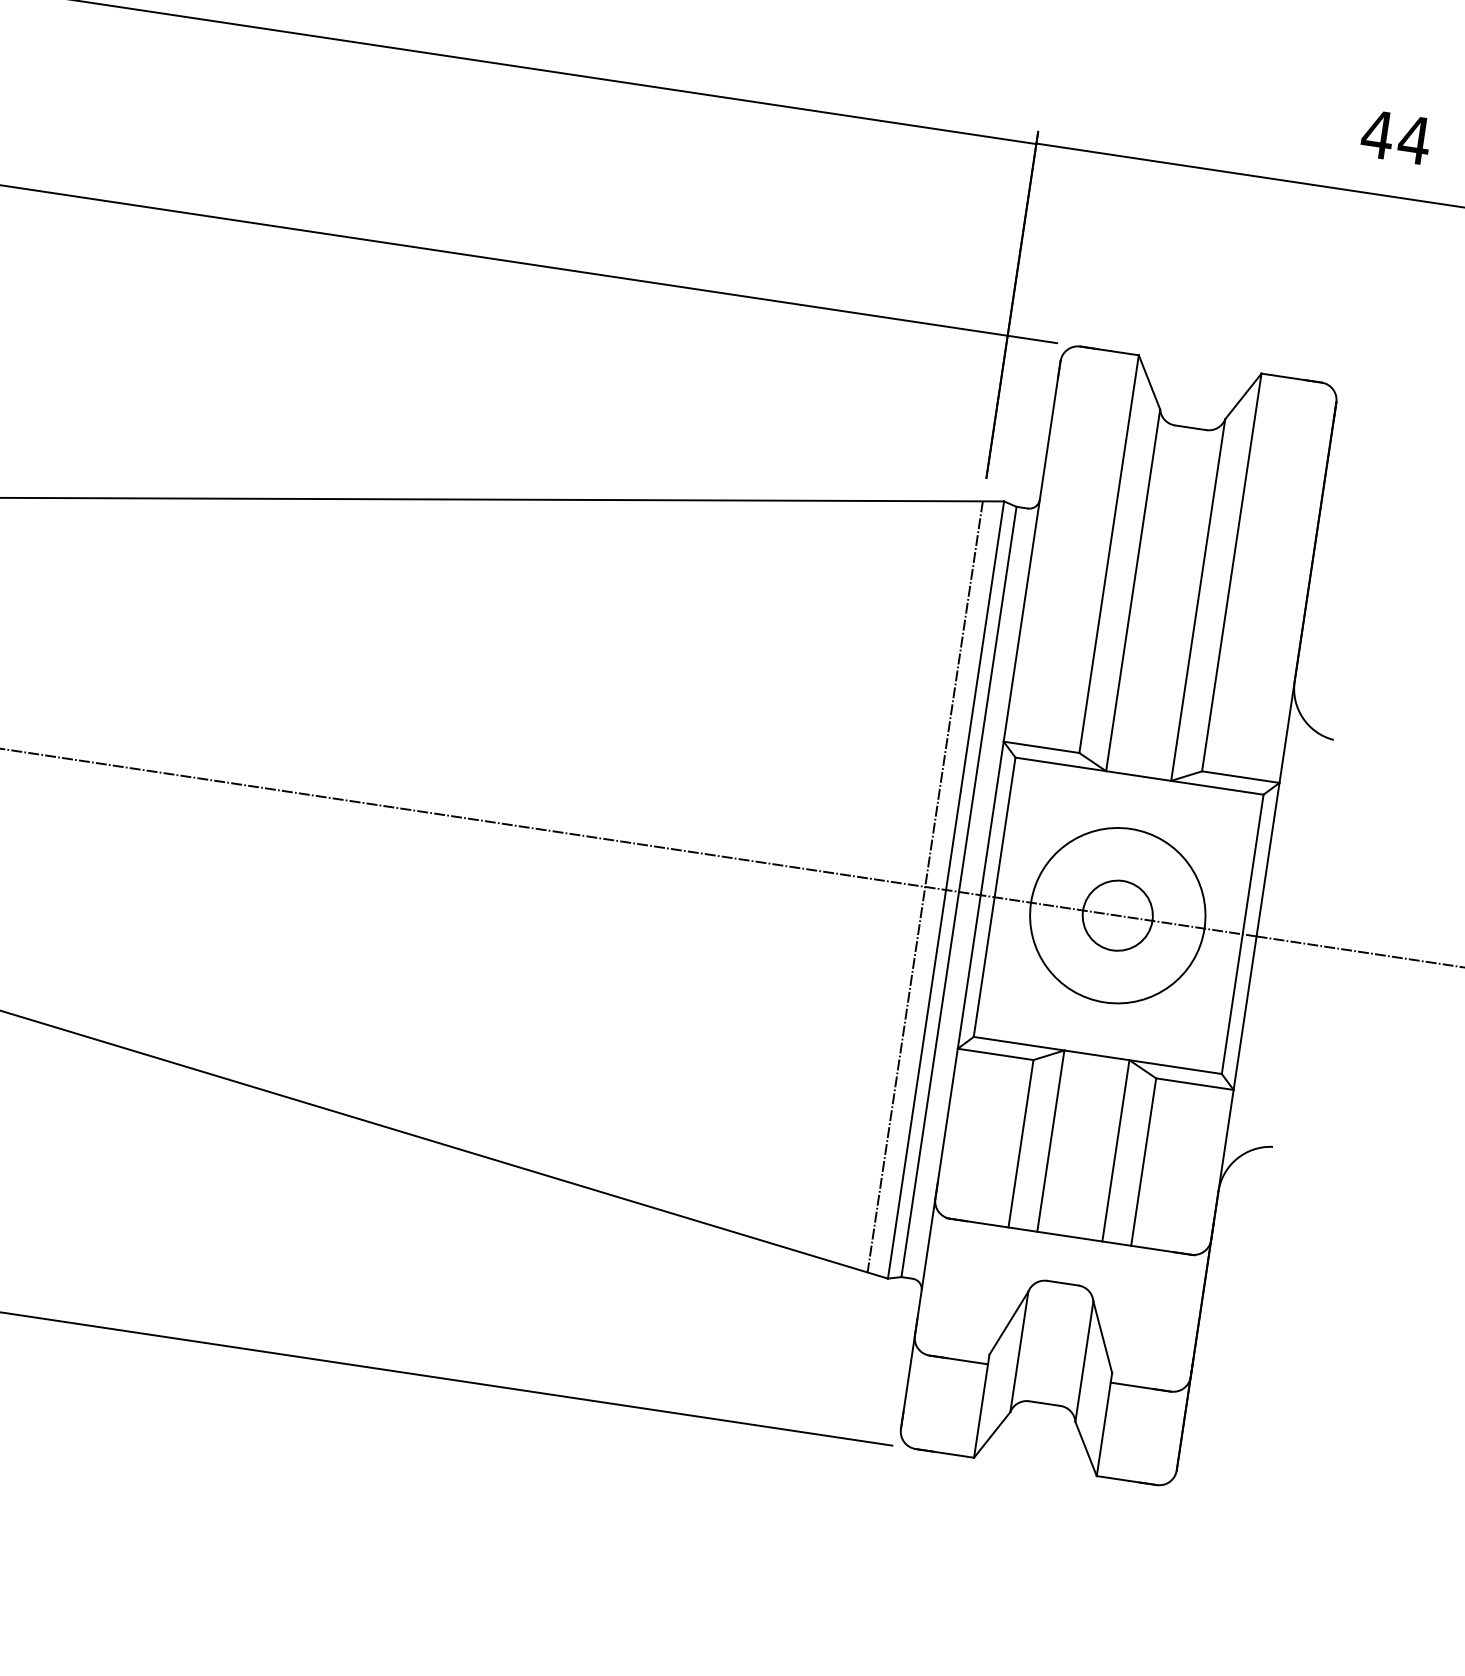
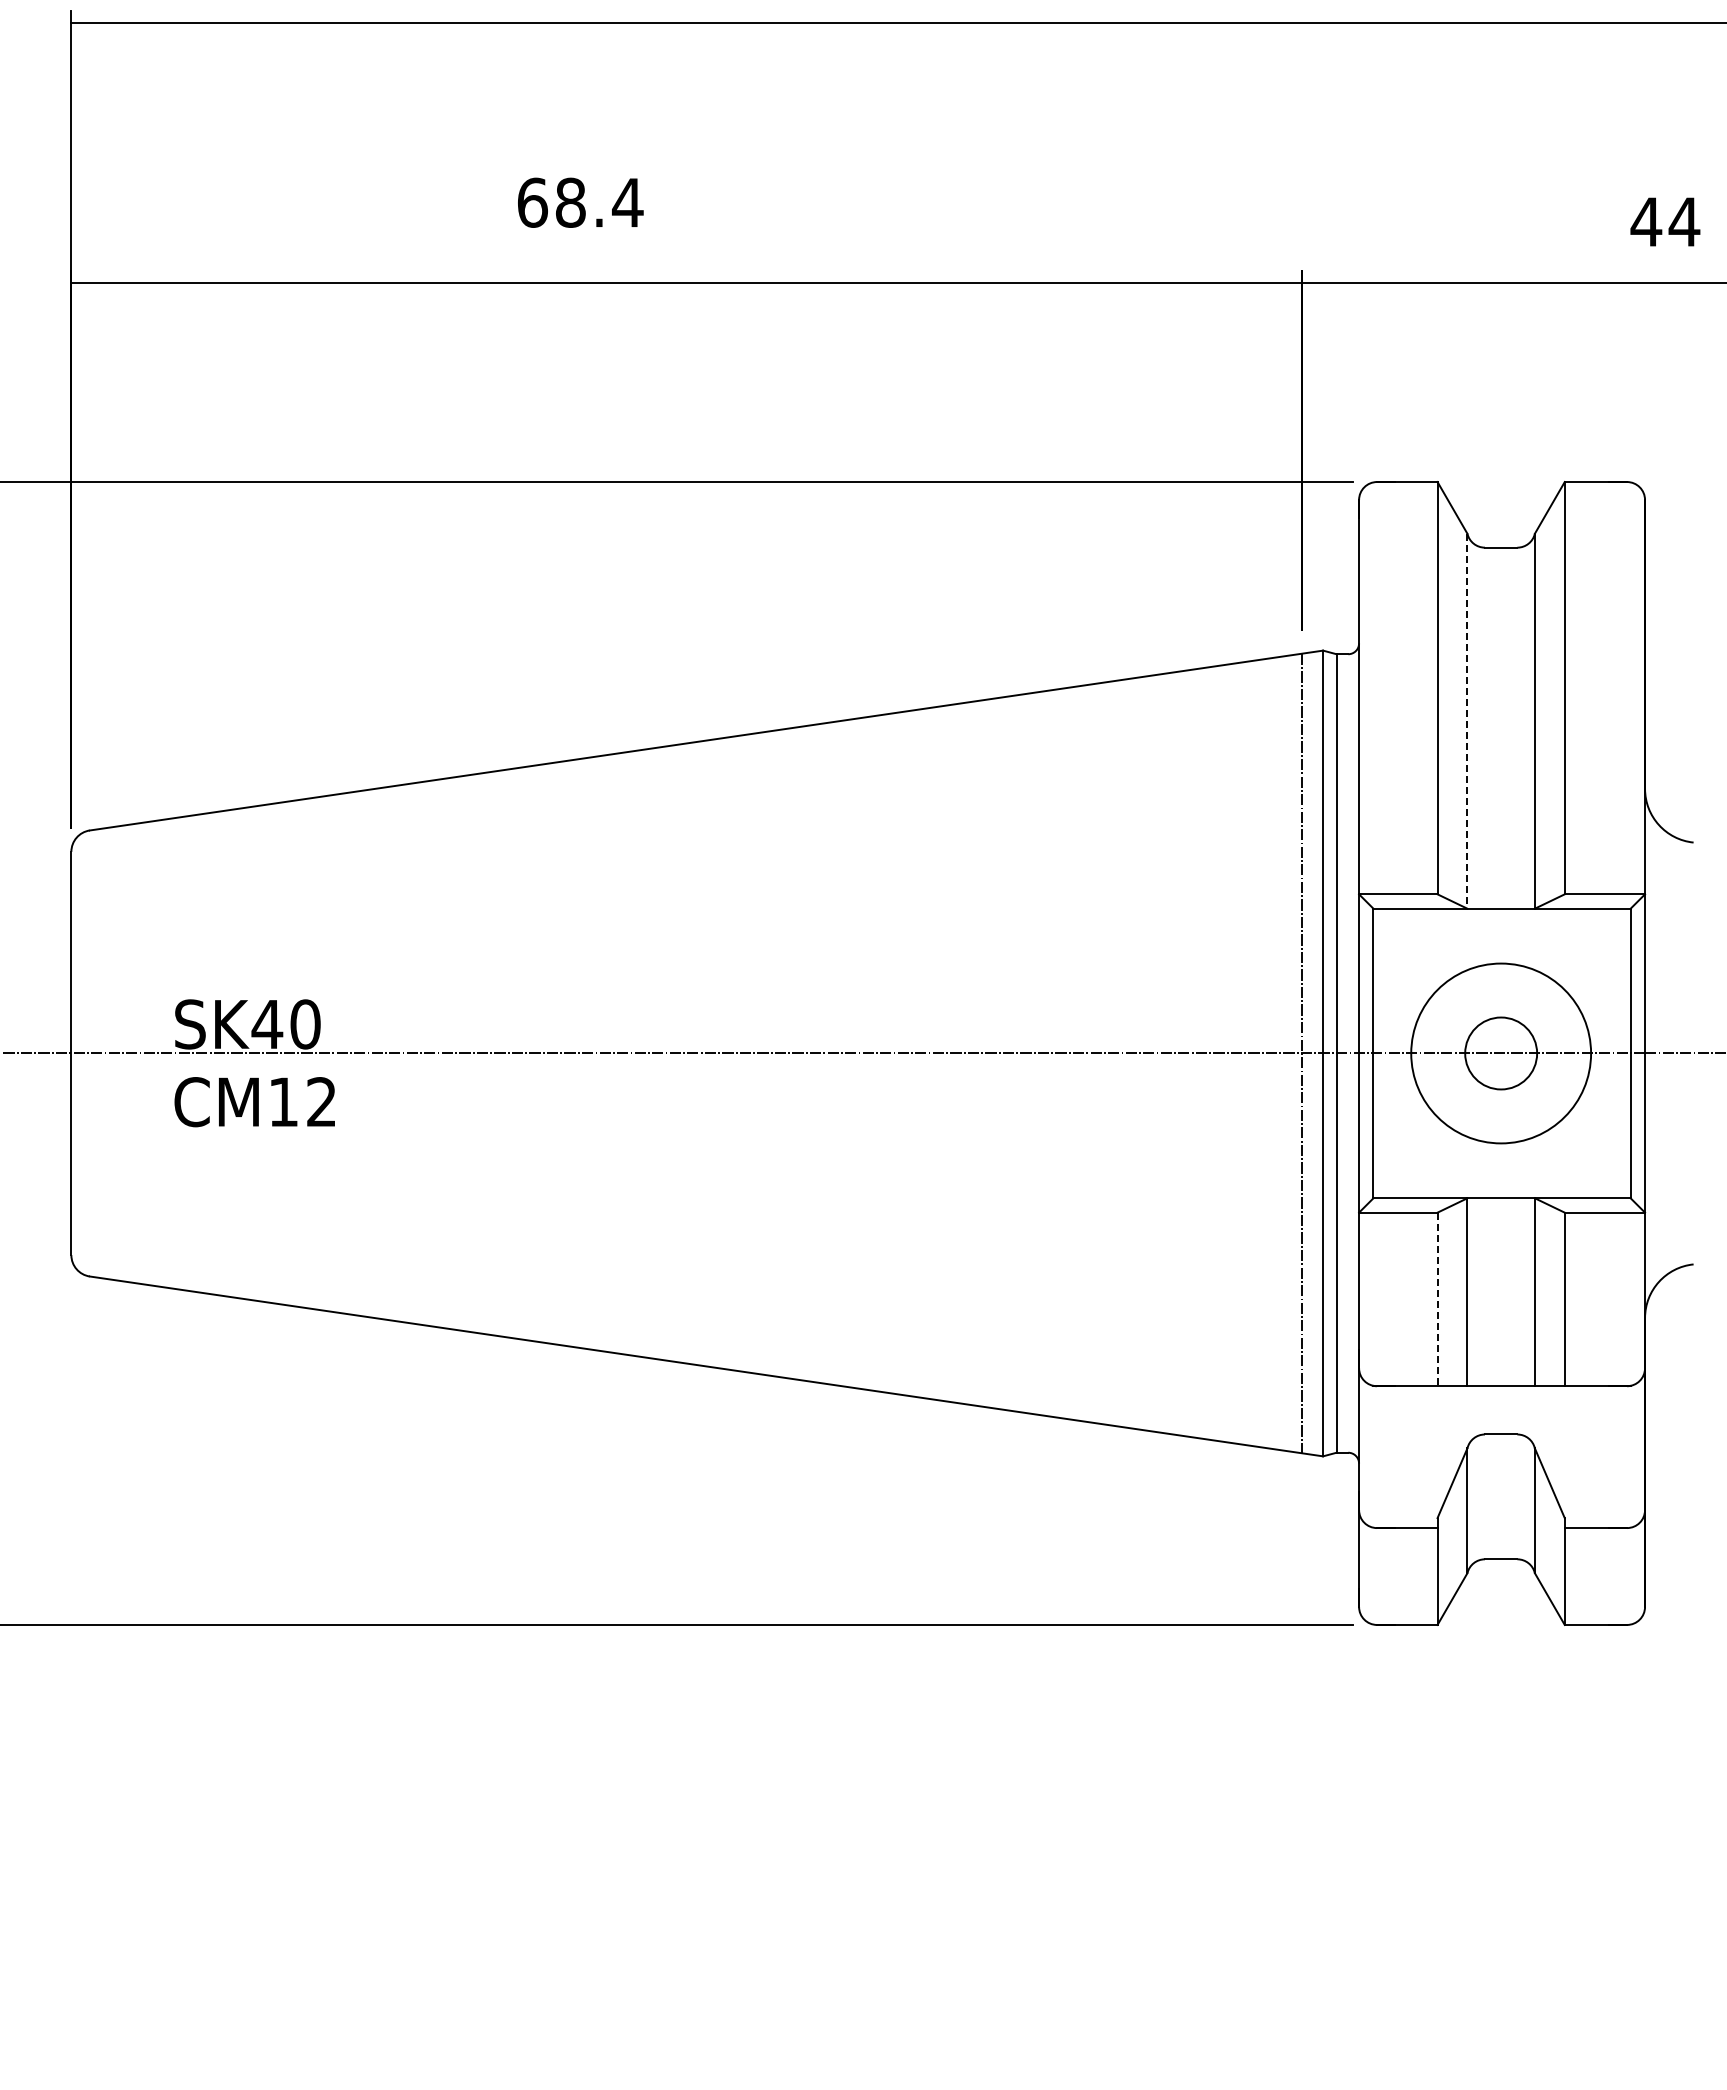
line: (1133, 590) -> (1467, 721), solid -> dashed
line: (1020, 1143) -> (1437, 1299), solid -> dashed

